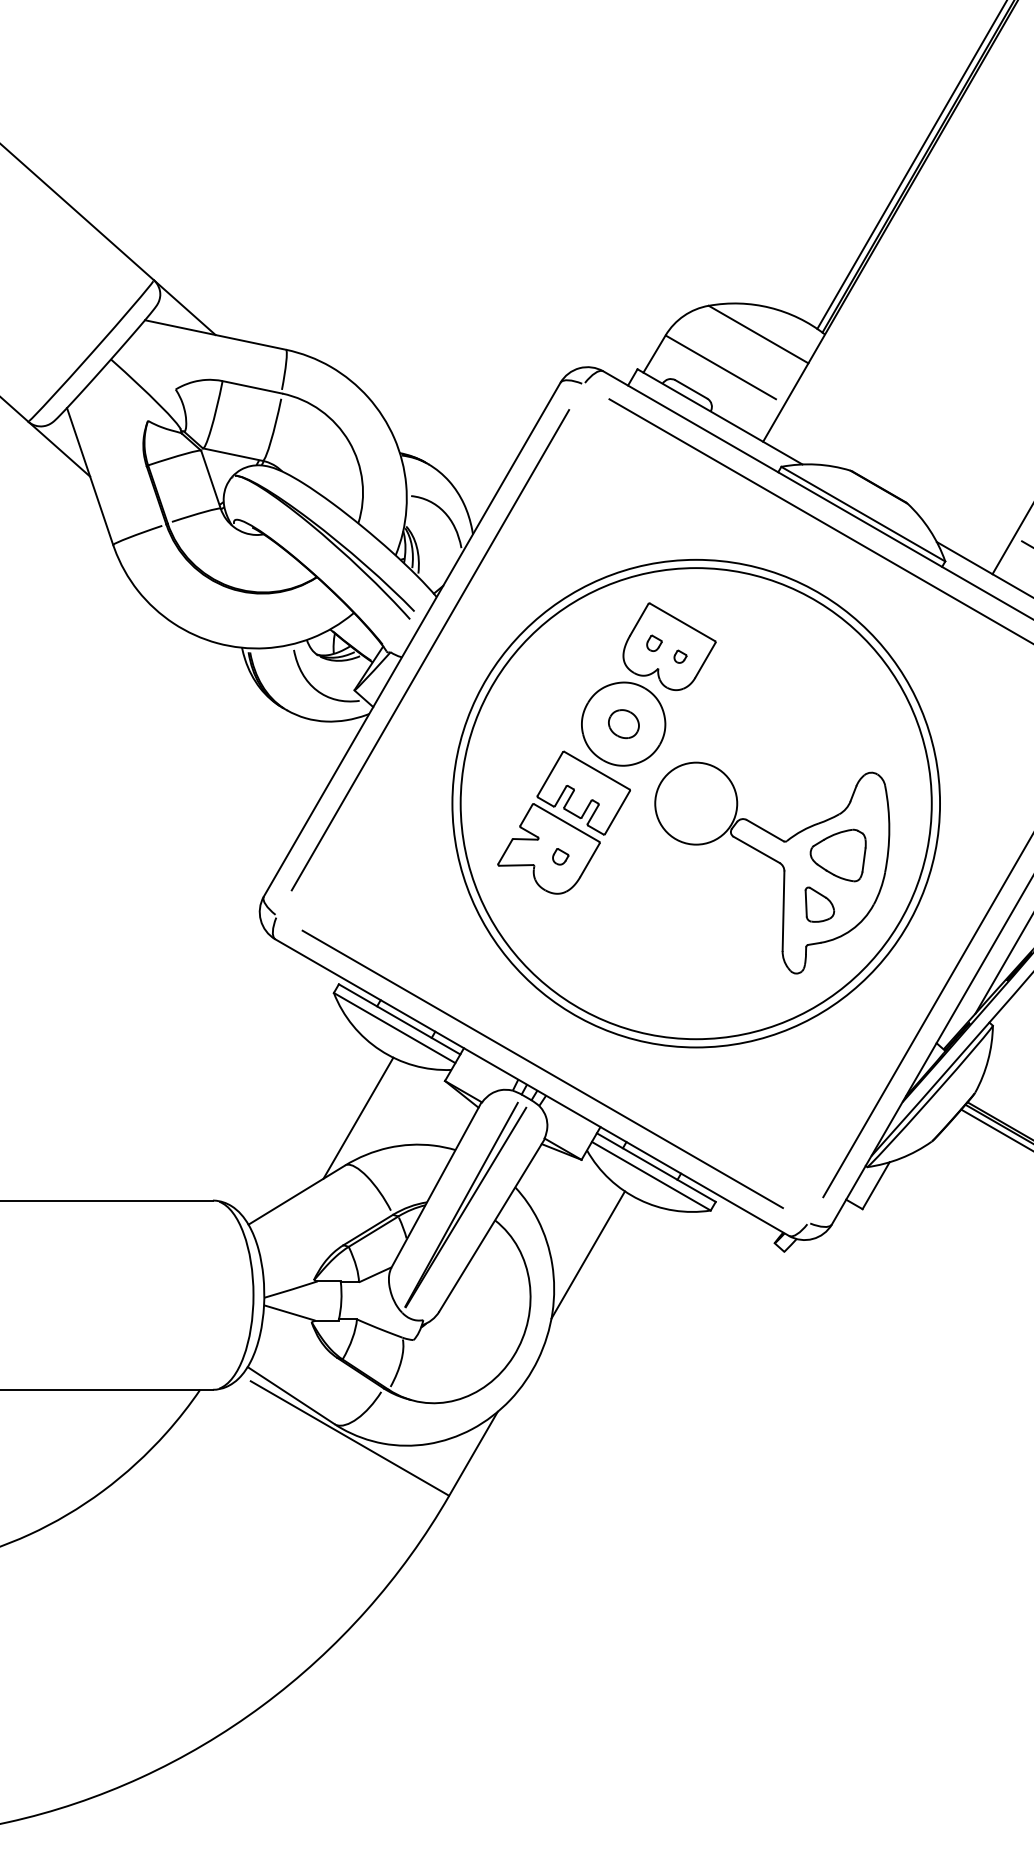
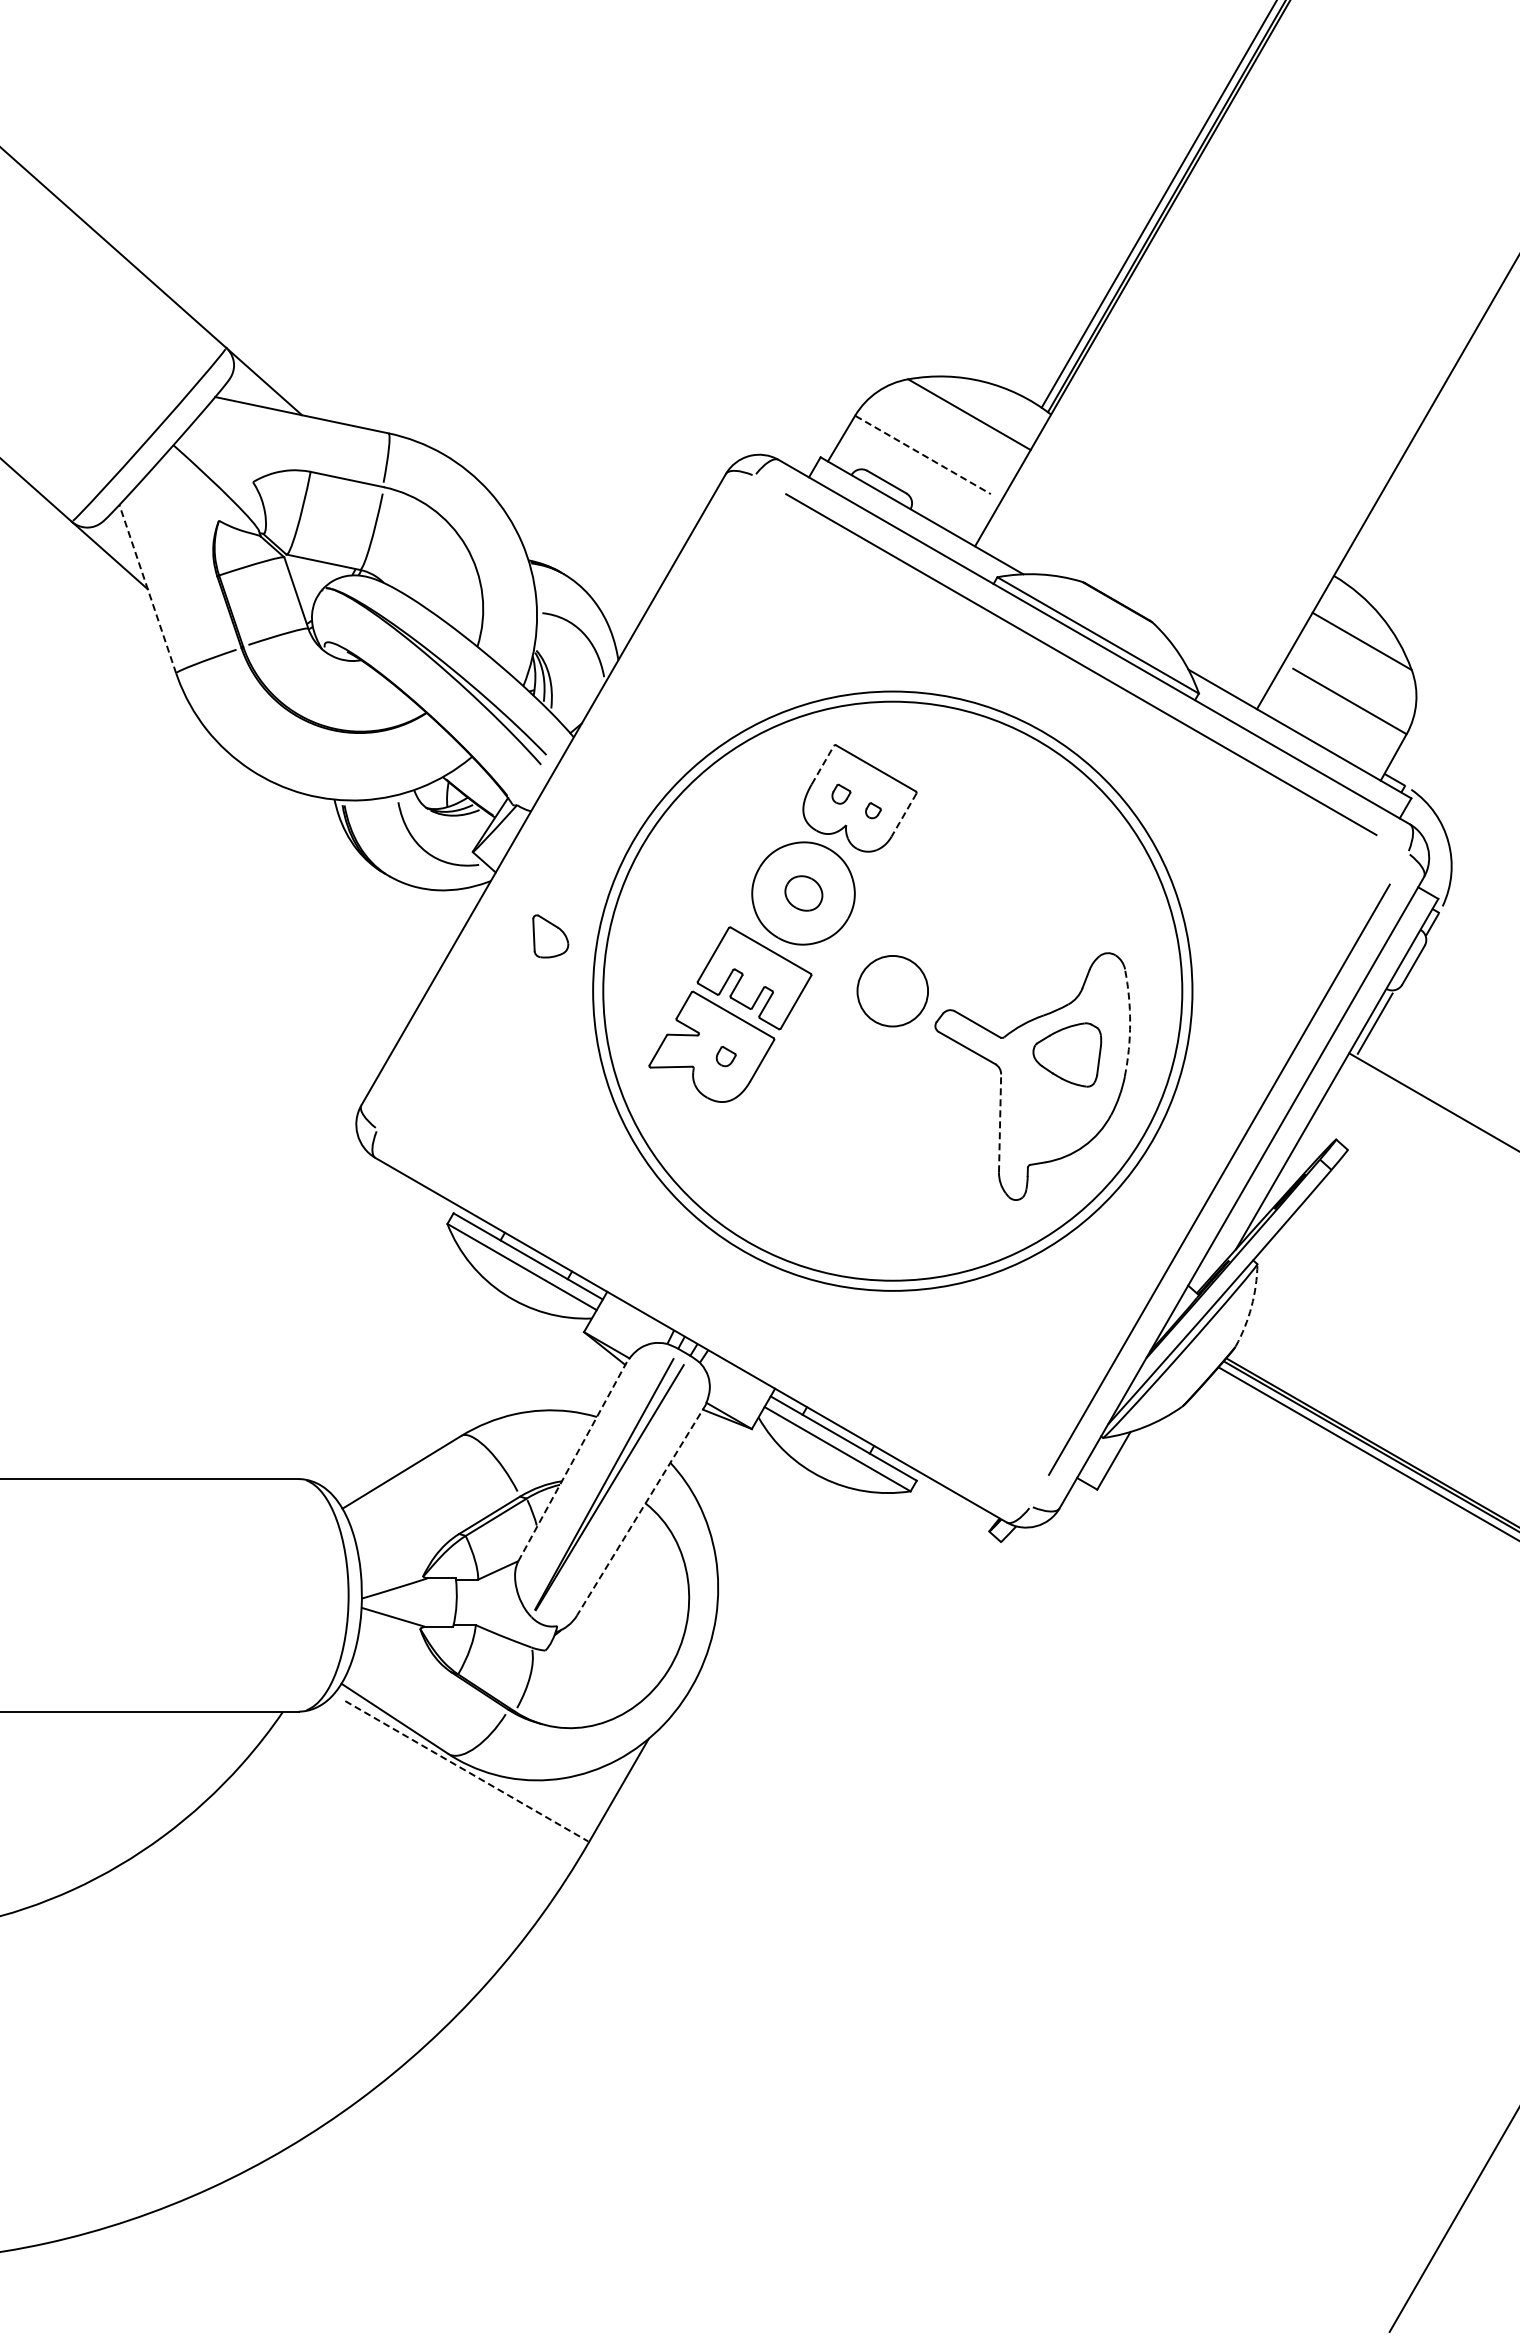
line: (721, 367) -> (923, 455), solid -> dashed
line: (89, 476) -> (147, 589), solid -> dashed
line: (639, 619) -> (823, 764), solid -> dashed
line: (429, 650) -> (565, 802), removed
line: (705, 660) -> (904, 815), solid -> dashed
circle: (696, 803) -> (892, 990), size x0.7
arc: (889, 829) -> (1130, 1022), solid -> dashed
part: (819, 904) -> (550, 936), moved
line: (783, 911) -> (1000, 1123), solid -> dashed
arc: (988, 1060) -> (1251, 1306), solid -> dashed
line: (543, 1069) -> (704, 1317), removed
line: (358, 1117) -> (477, 1377), removed
line: (436, 1184) -> (573, 1459), solid -> dashed
line: (491, 1225) -> (641, 1509), solid -> dashed
line: (587, 1254) -> (759, 1545), removed
line: (350, 1438) -> (467, 1771), solid -> dashed

